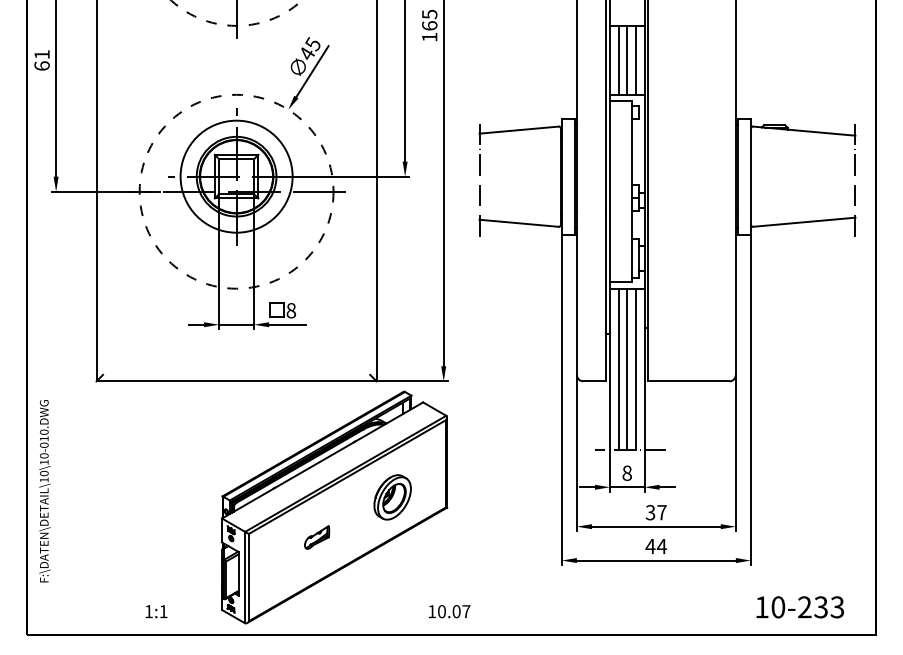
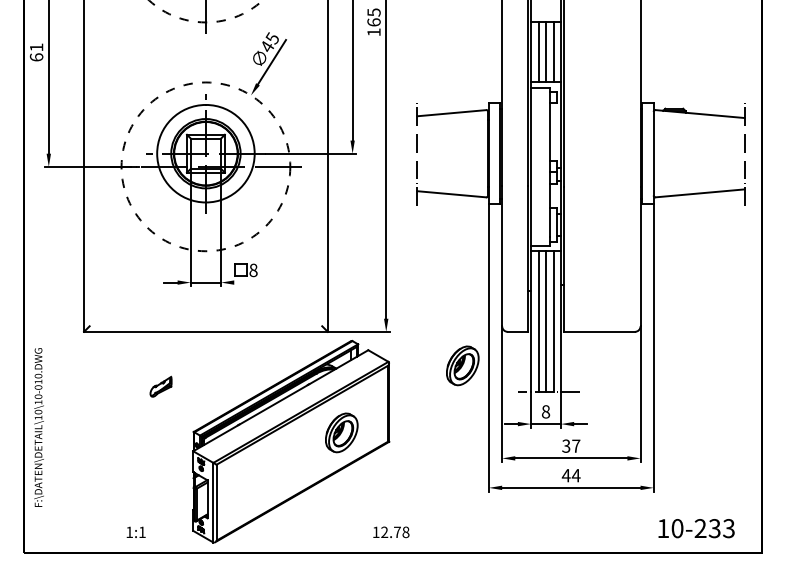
line: (287, 324) -> (250, 282), removed
part: (531, 420) -> (462, 365), added
part: (317, 537) -> (161, 386), moved
text: (453, 611) -> (394, 532), 10.07 -> 12.78

